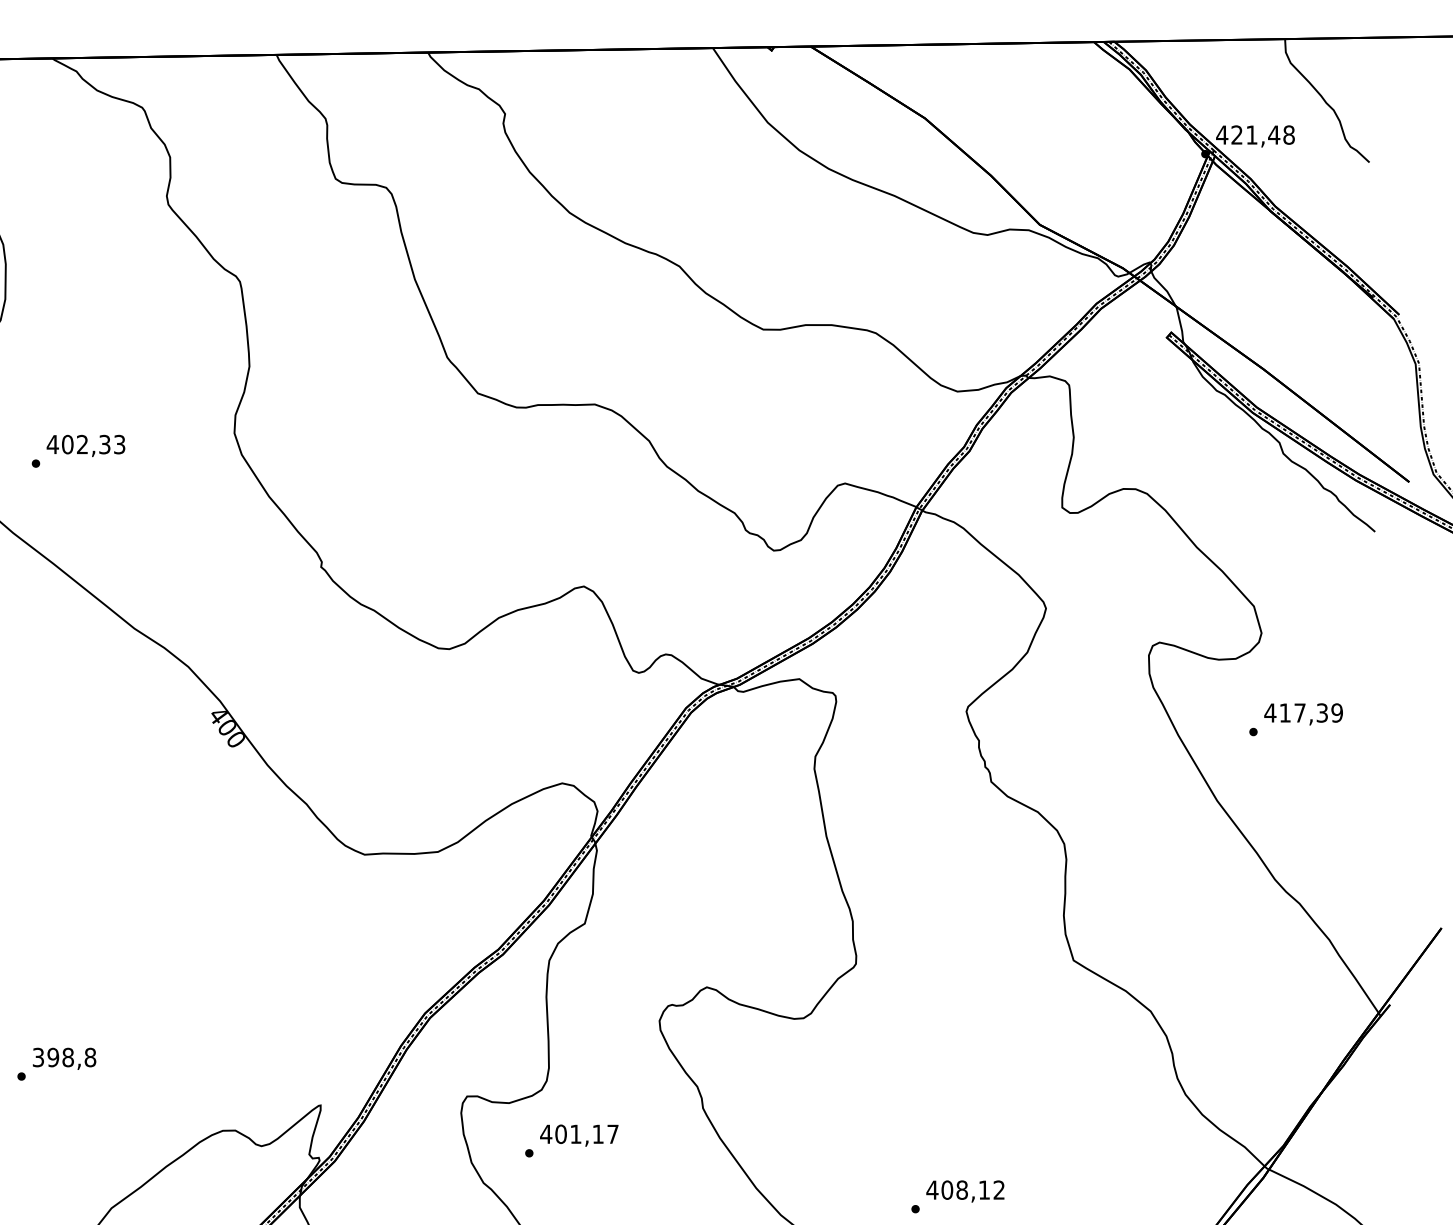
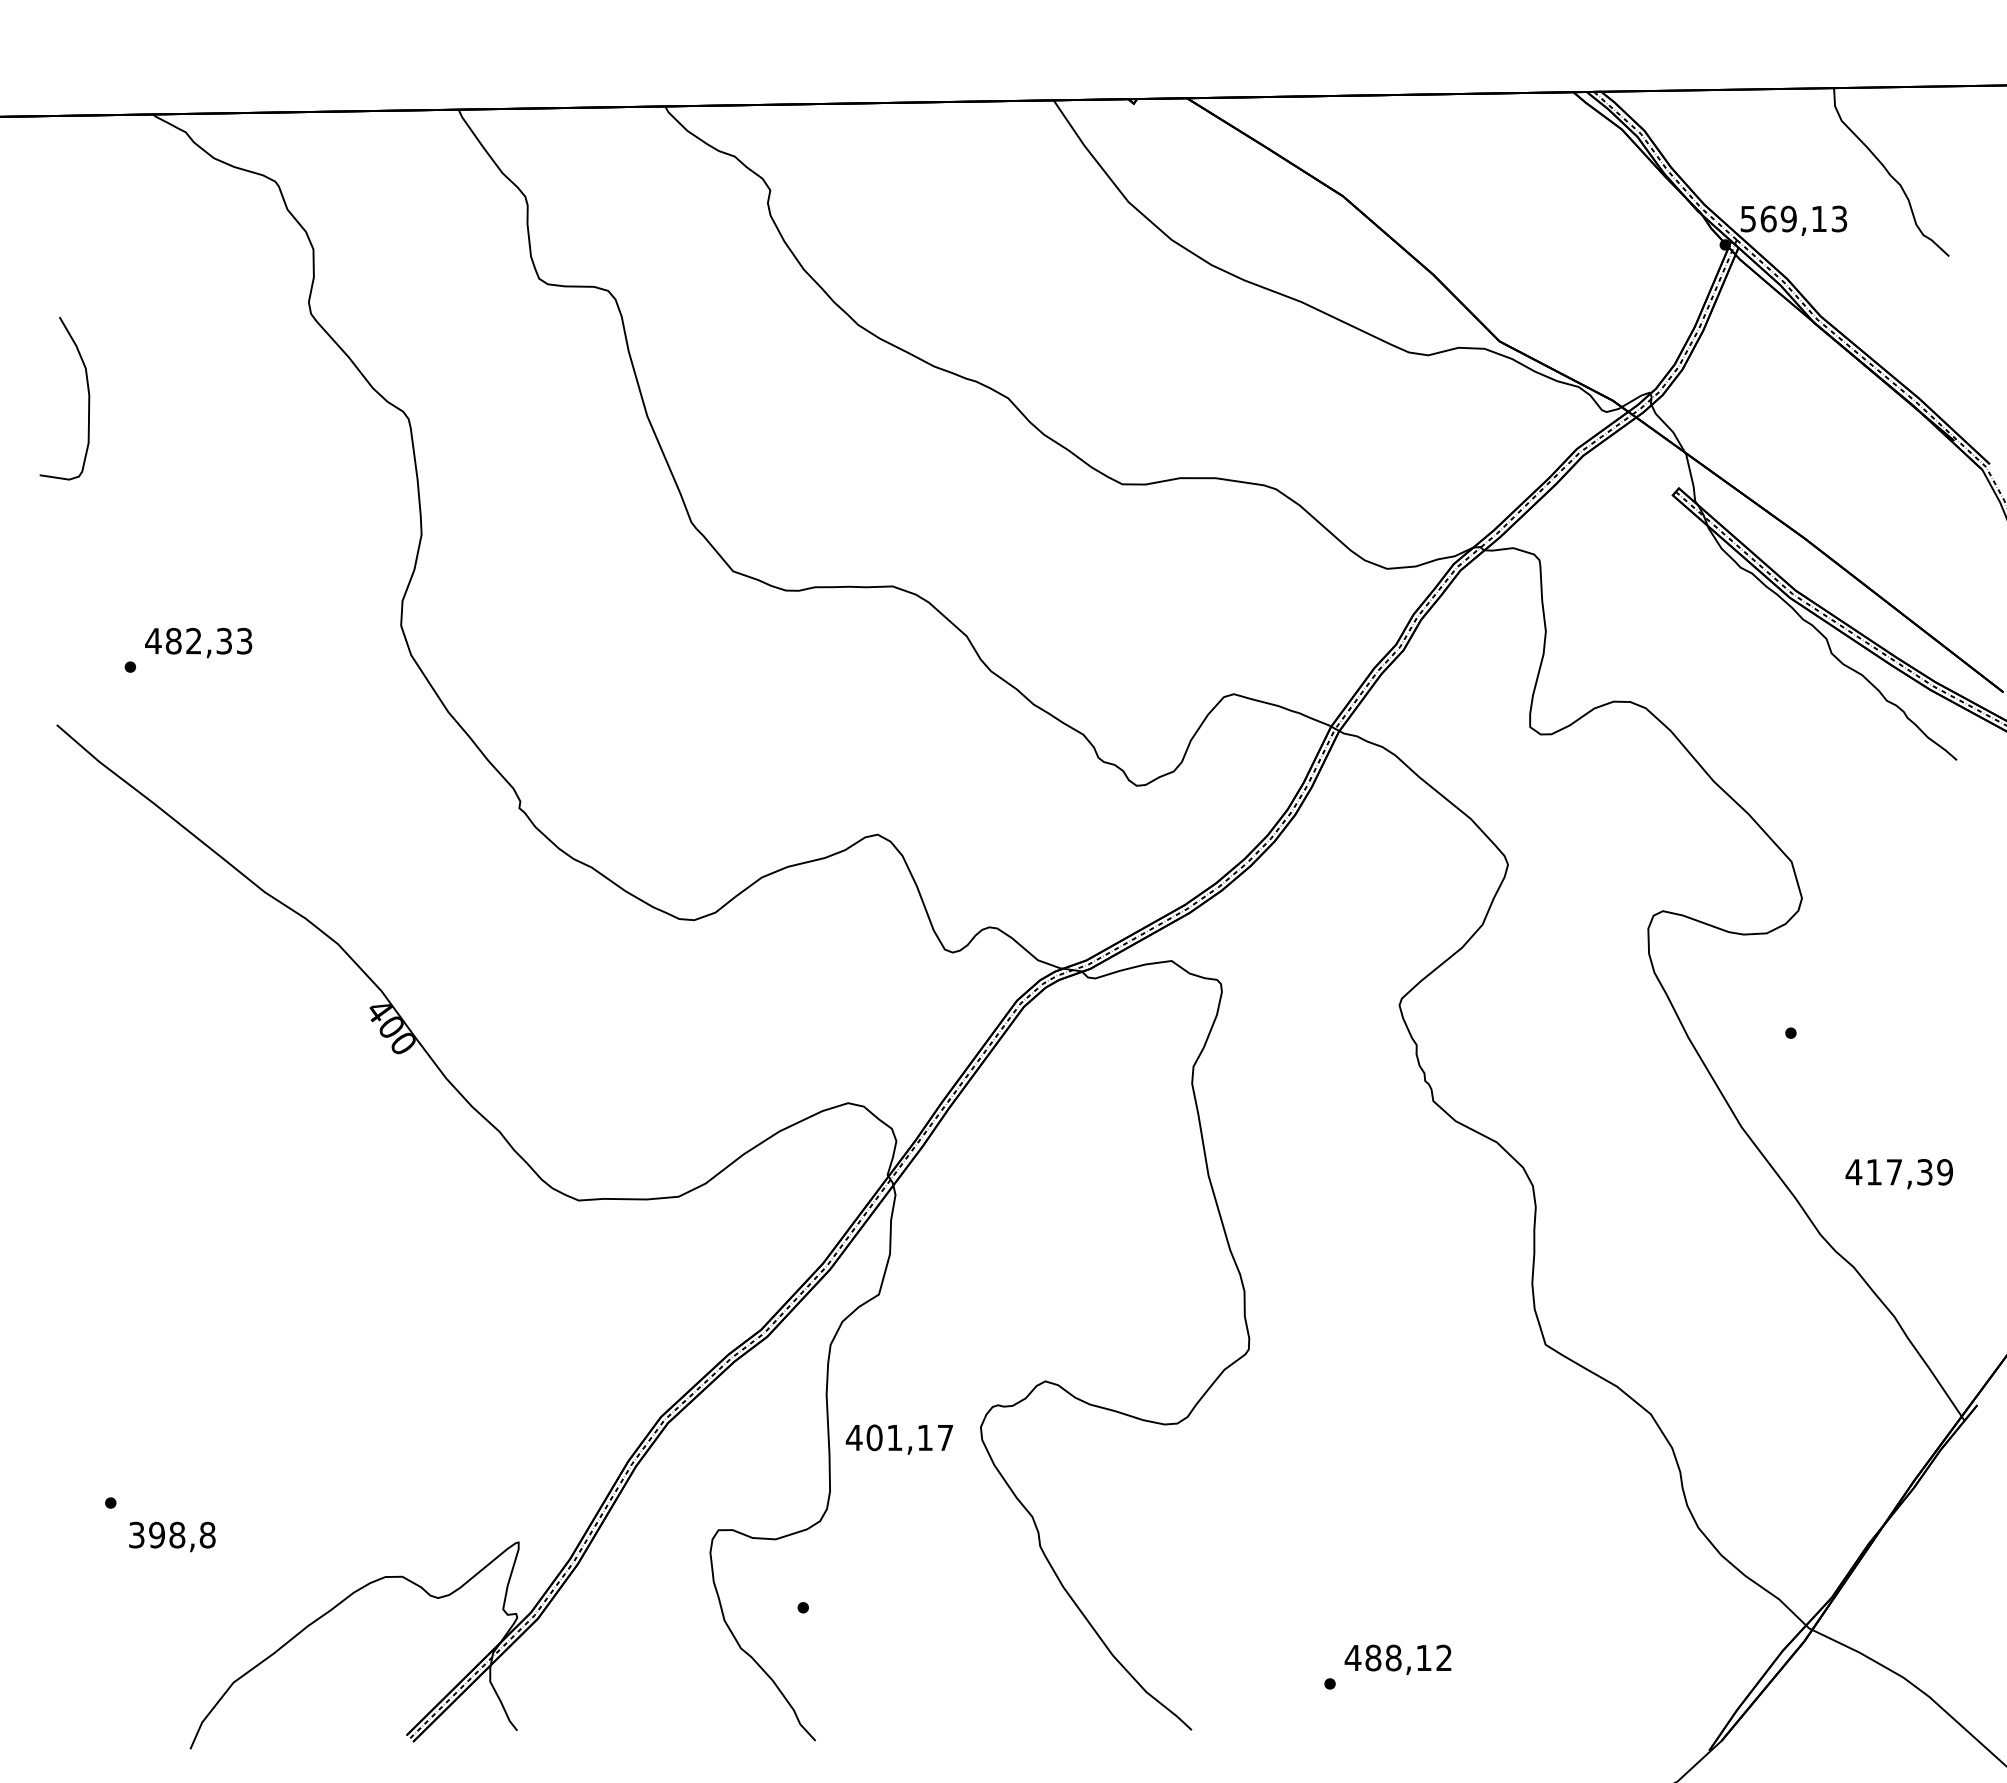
text: (1255, 134) -> (1793, 218), 421,48 -> 569,13
text: (67, 444) -> (173, 641), 402,33 -> 482,33
text: (1303, 714) -> (1898, 1174), moved
text: (64, 1058) -> (172, 1536), moved
text: (578, 1135) -> (898, 1439), moved
text: (947, 1190) -> (1373, 1658), 408,12 -> 488,12

